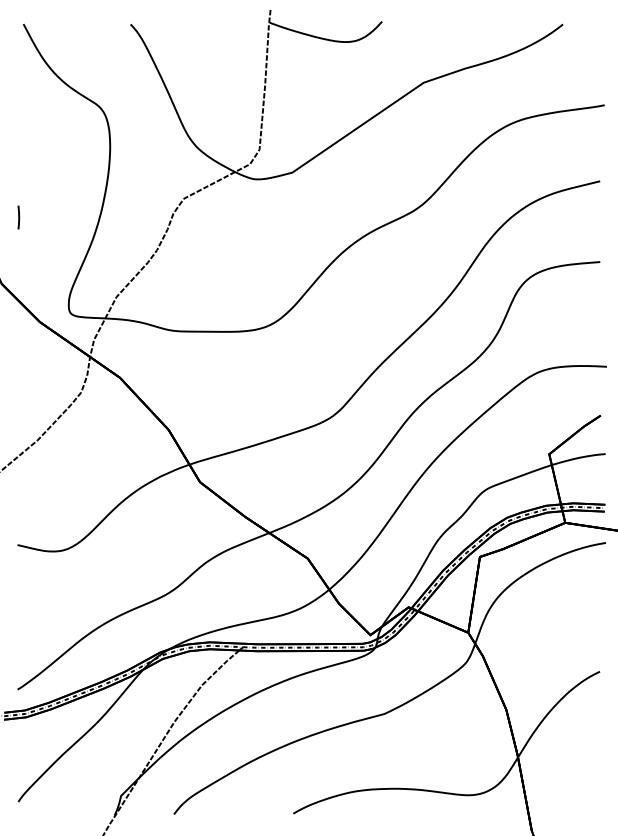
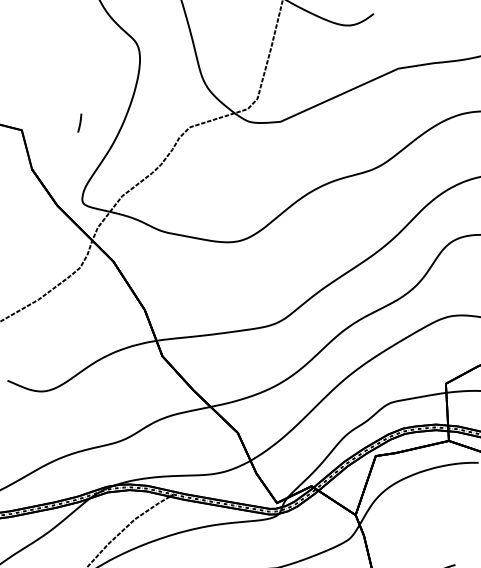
line: (18, 217) -> (79, 123), moved

